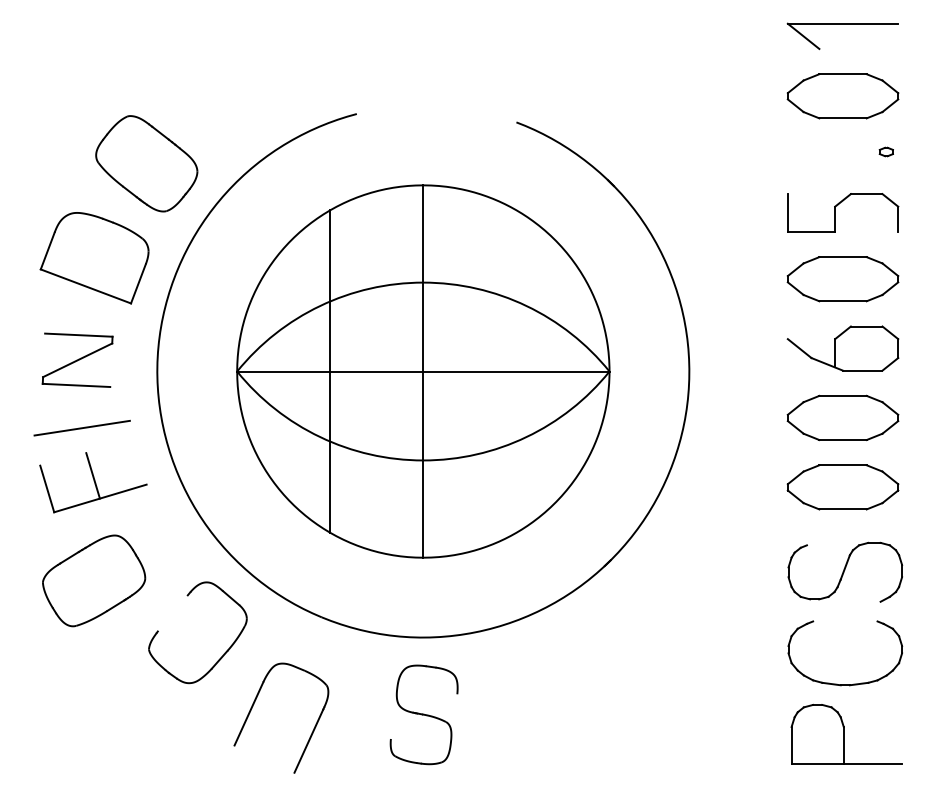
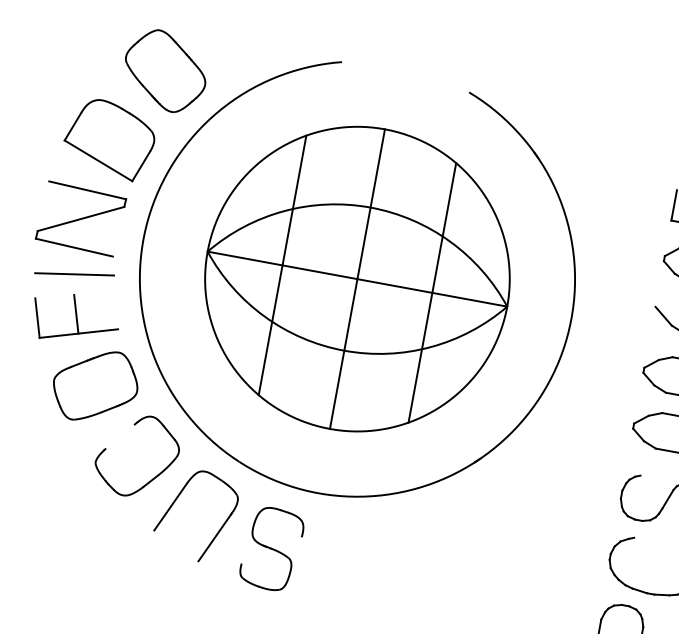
part: (77, 360) -> (80, 219), size x1.43
line: (516, 371) -> (432, 292), added
part: (94, 580) -> (95, 385), moved
part: (254, 704) -> (176, 500), moved
part: (423, 714) -> (271, 548), moved

